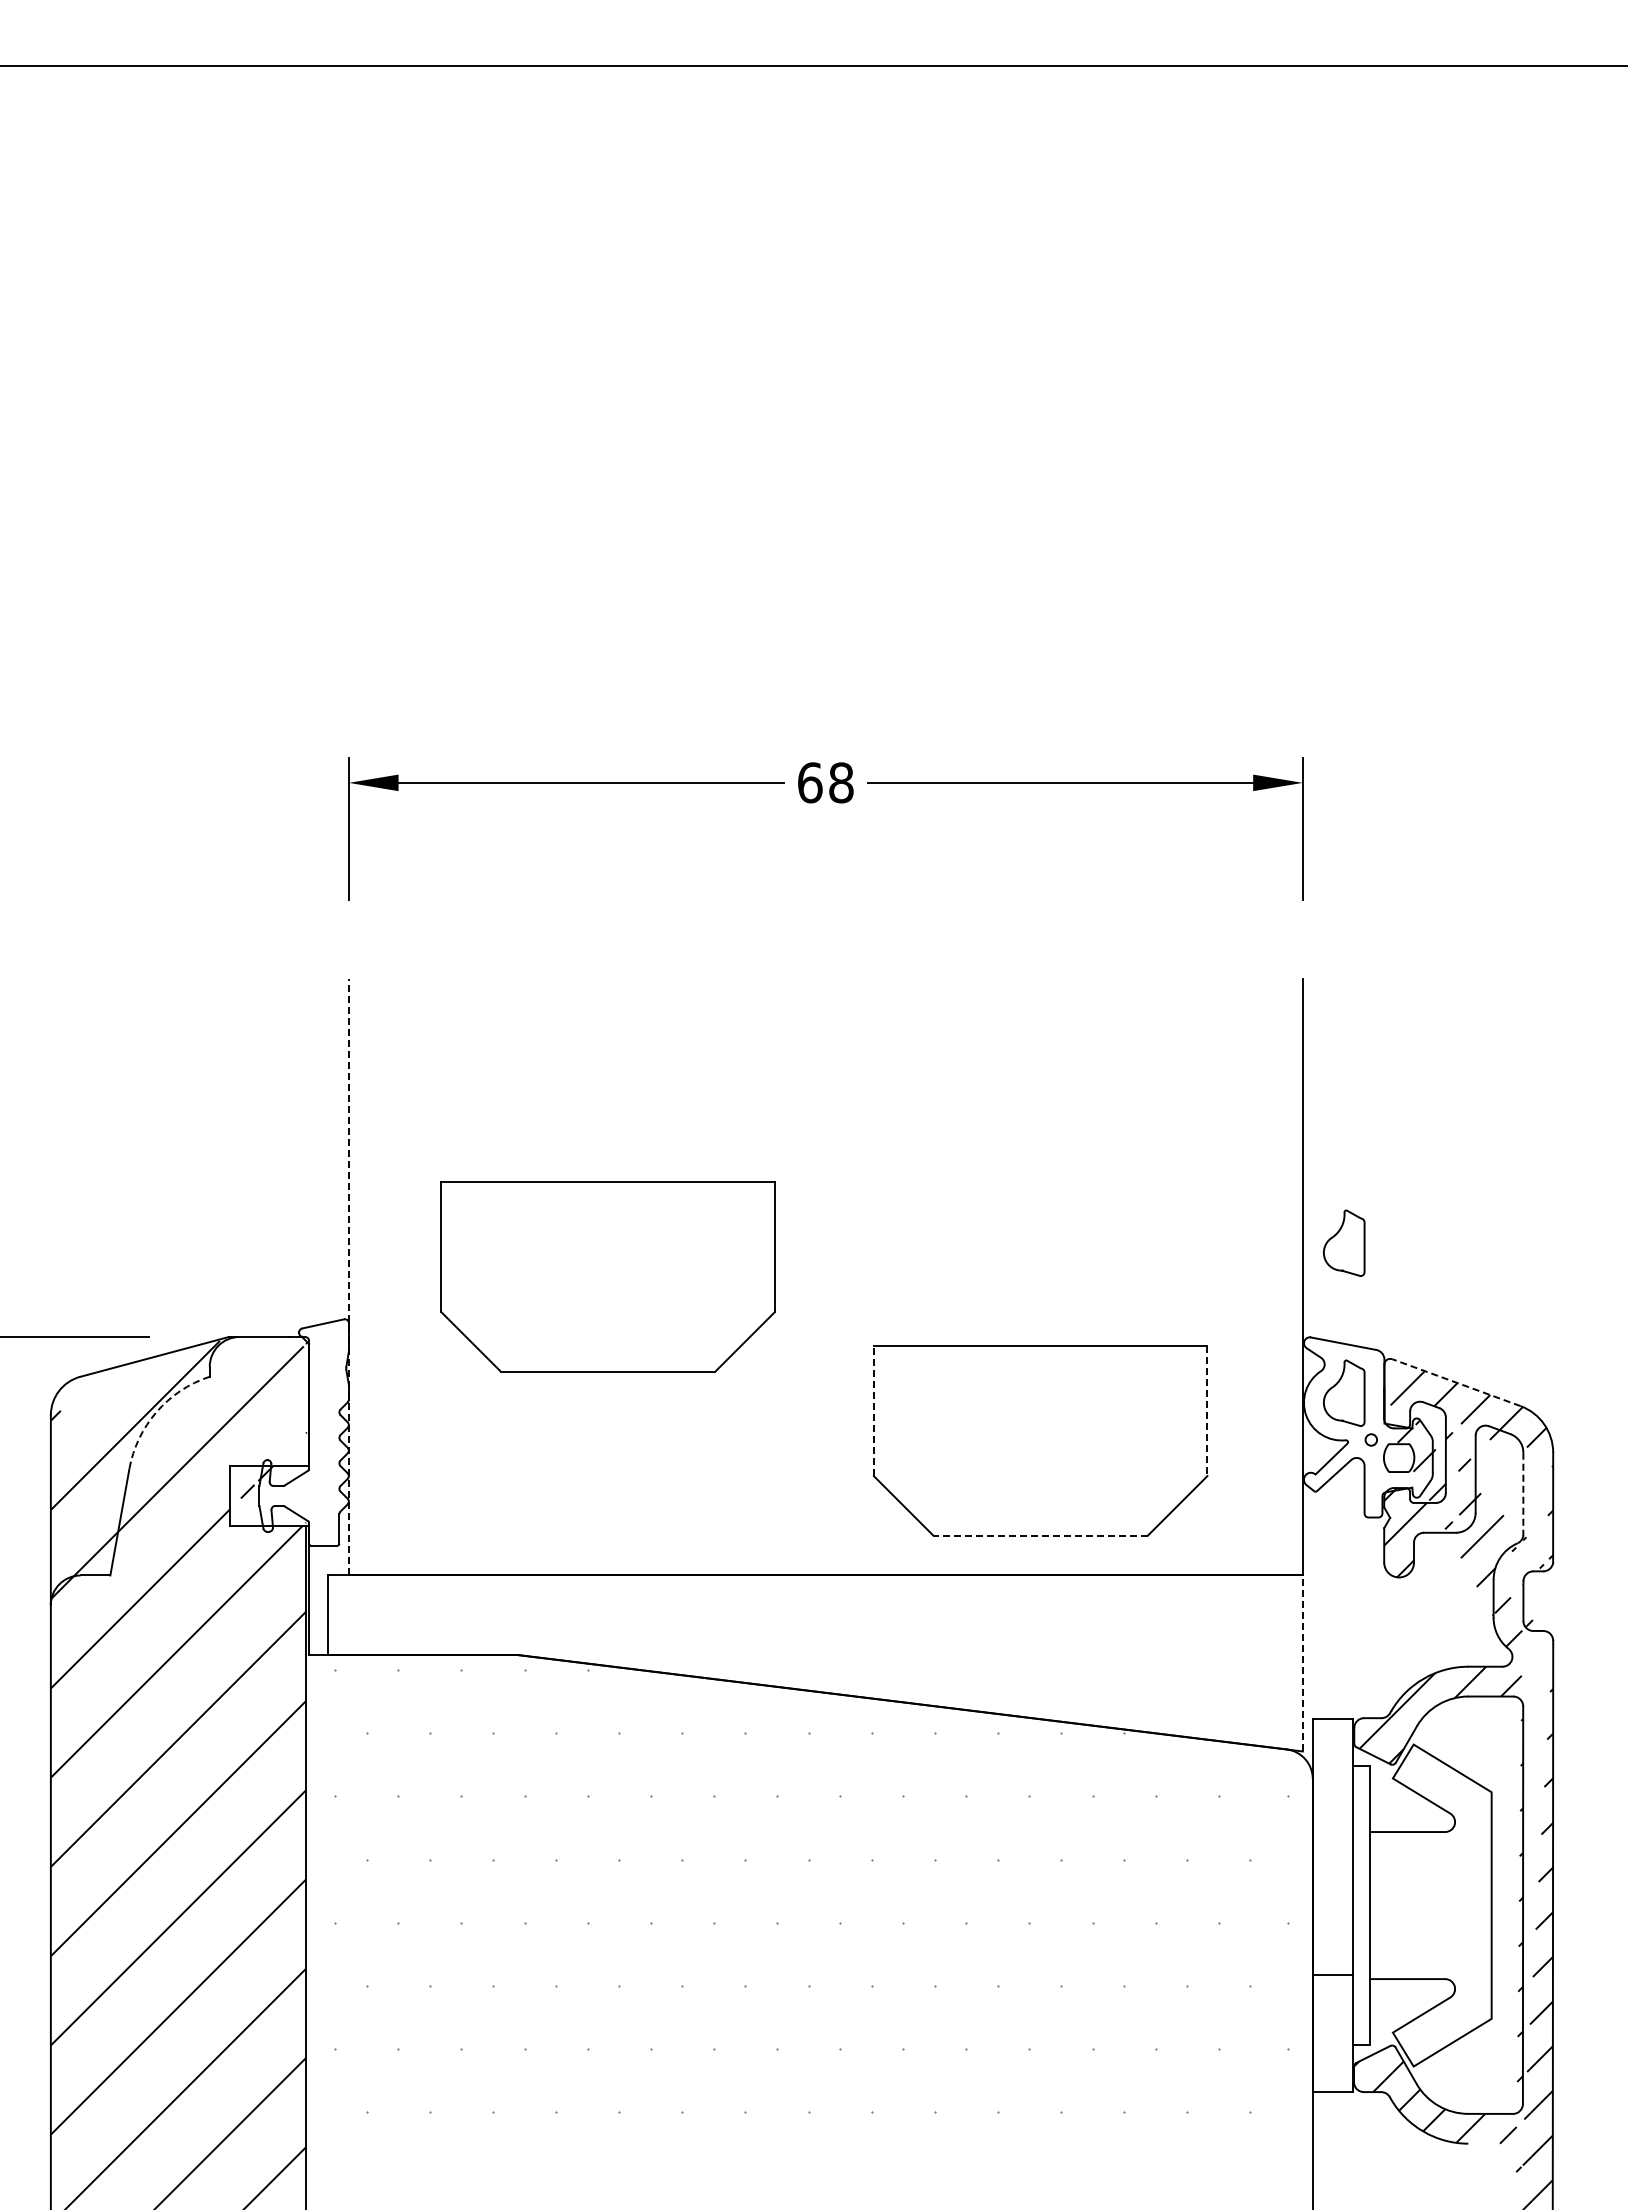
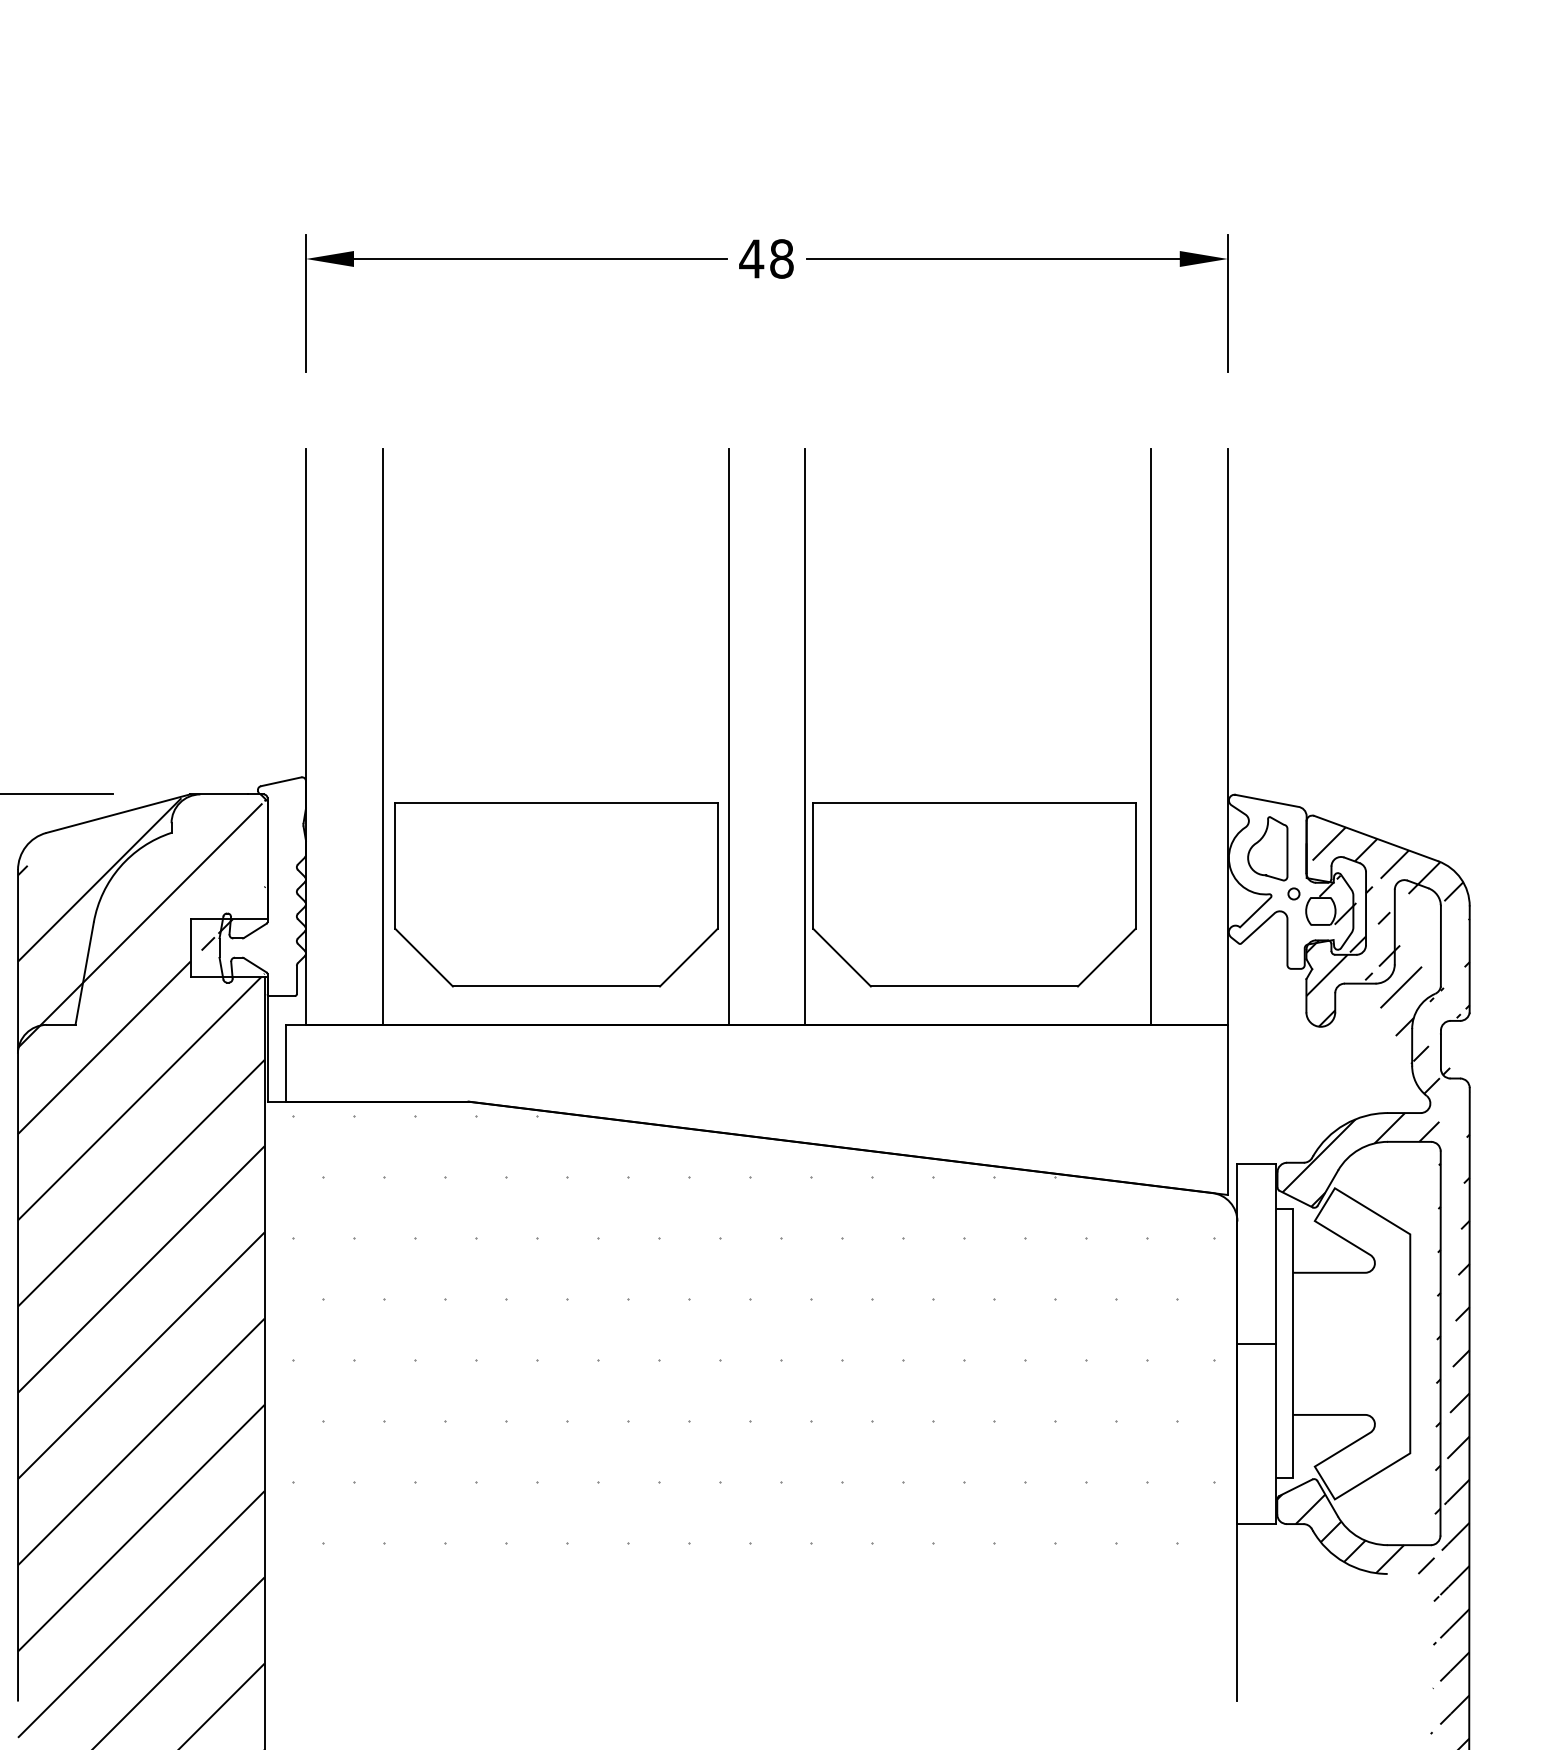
text: (810, 782) -> (752, 258), 68 -> 48
curve: (1337, 1234) -> (1261, 695), removed
line: (348, 1276) -> (305, 735), dashed -> solid
part: (607, 1276) -> (555, 894), moved
line: (428, 1277) -> (382, 736), added
line: (786, 1277) -> (728, 736), added
line: (865, 1277) -> (805, 736), added
line: (1223, 1277) -> (1151, 736), added
line: (1455, 1382) -> (1375, 838), dashed -> solid
line: (873, 1410) -> (812, 865), dashed -> solid
arc: (156, 1411) -> (120, 866), dashed -> solid
line: (1207, 1411) -> (1135, 866), dashed -> solid
line: (1523, 1494) -> (1441, 946), dashed -> solid
line: (1040, 1535) -> (974, 986), dashed -> solid
line: (1302, 1663) -> (1227, 1109), dashed -> solid
line: (1332, 1974) -> (1256, 1343), moved

